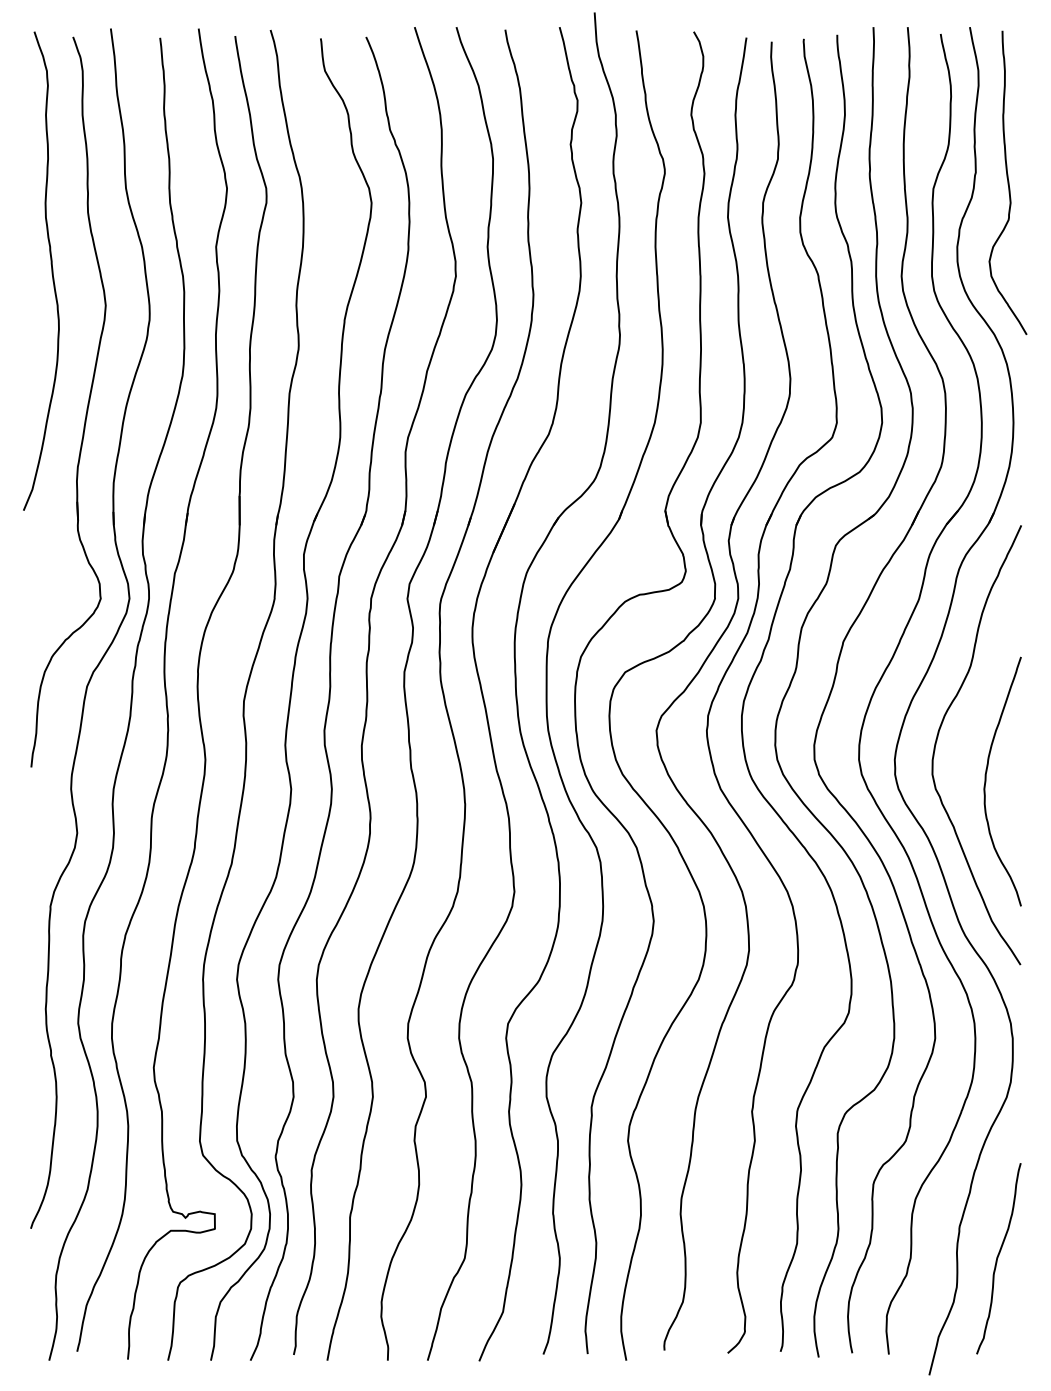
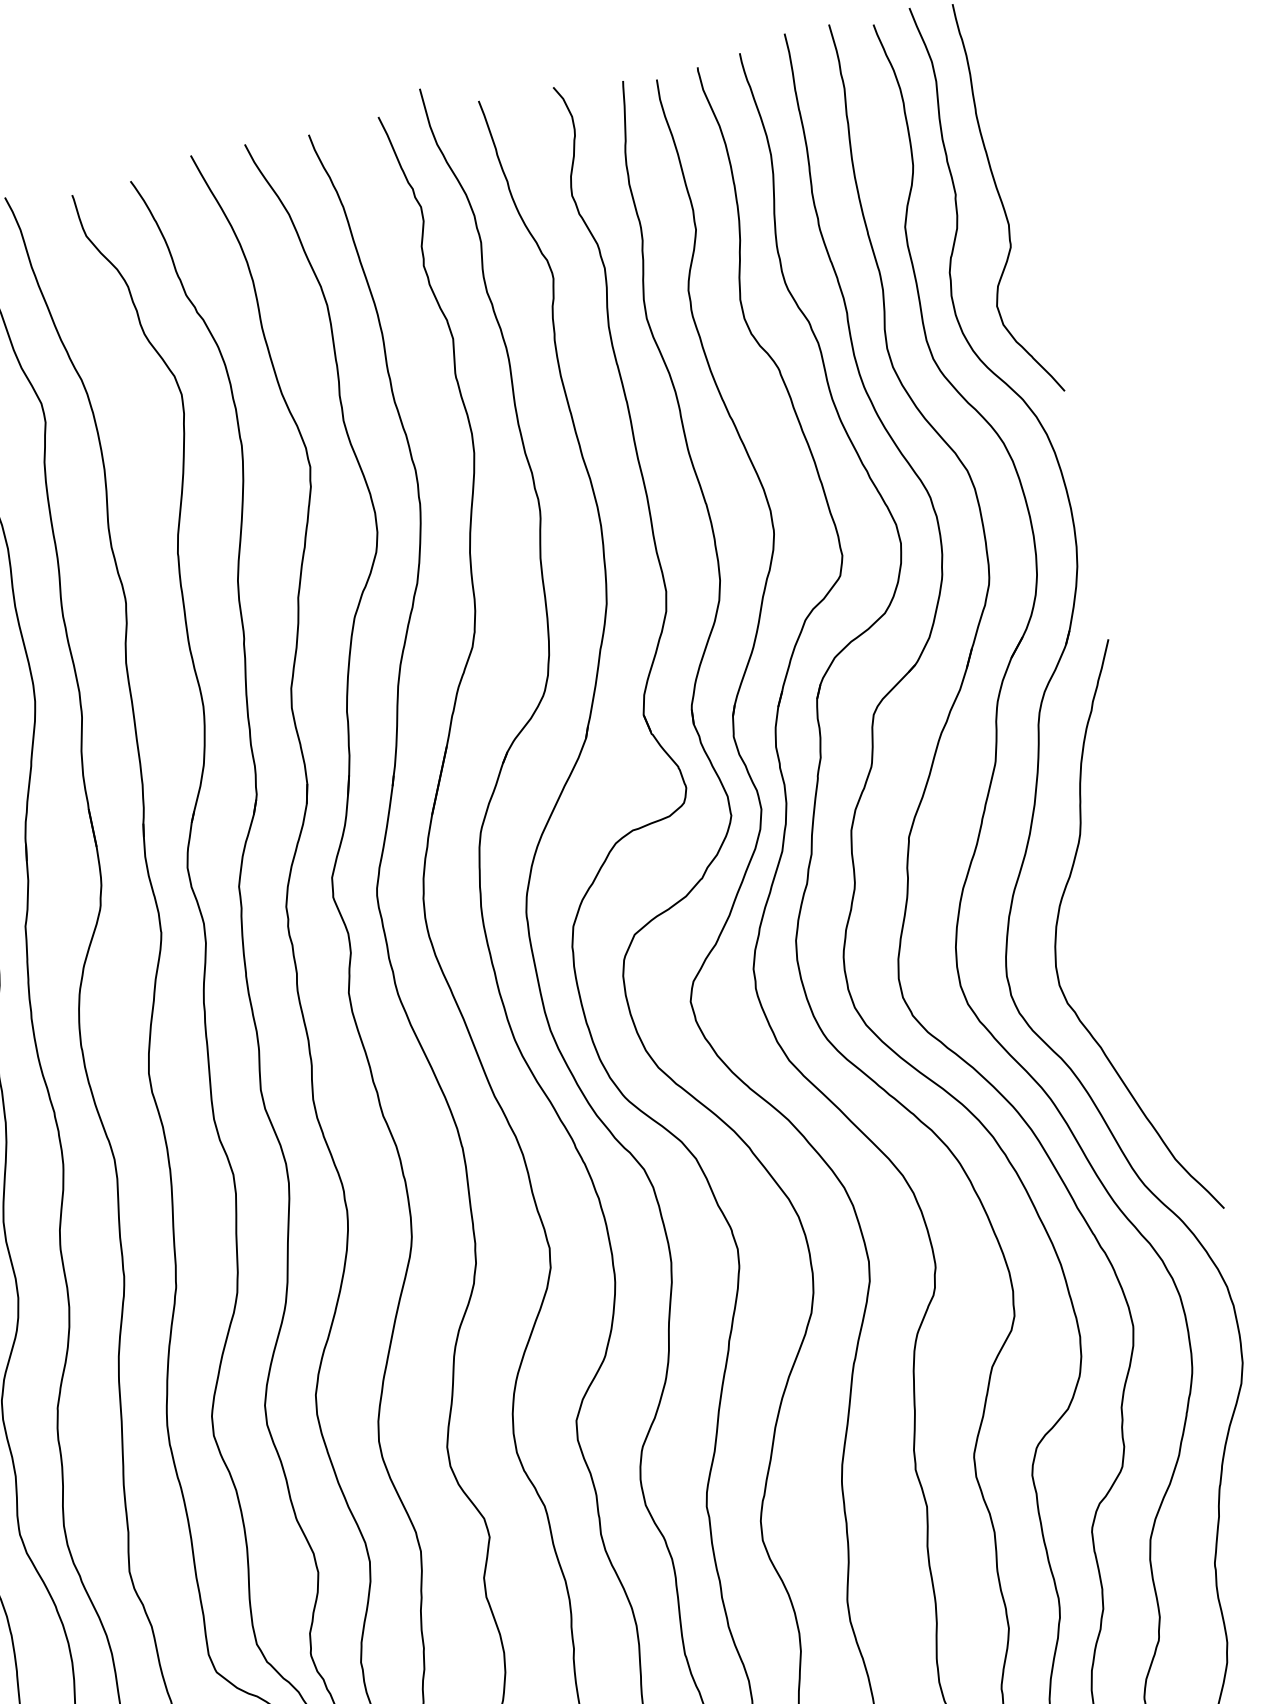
curve: (986, 781) -> (1131, 980), removed

